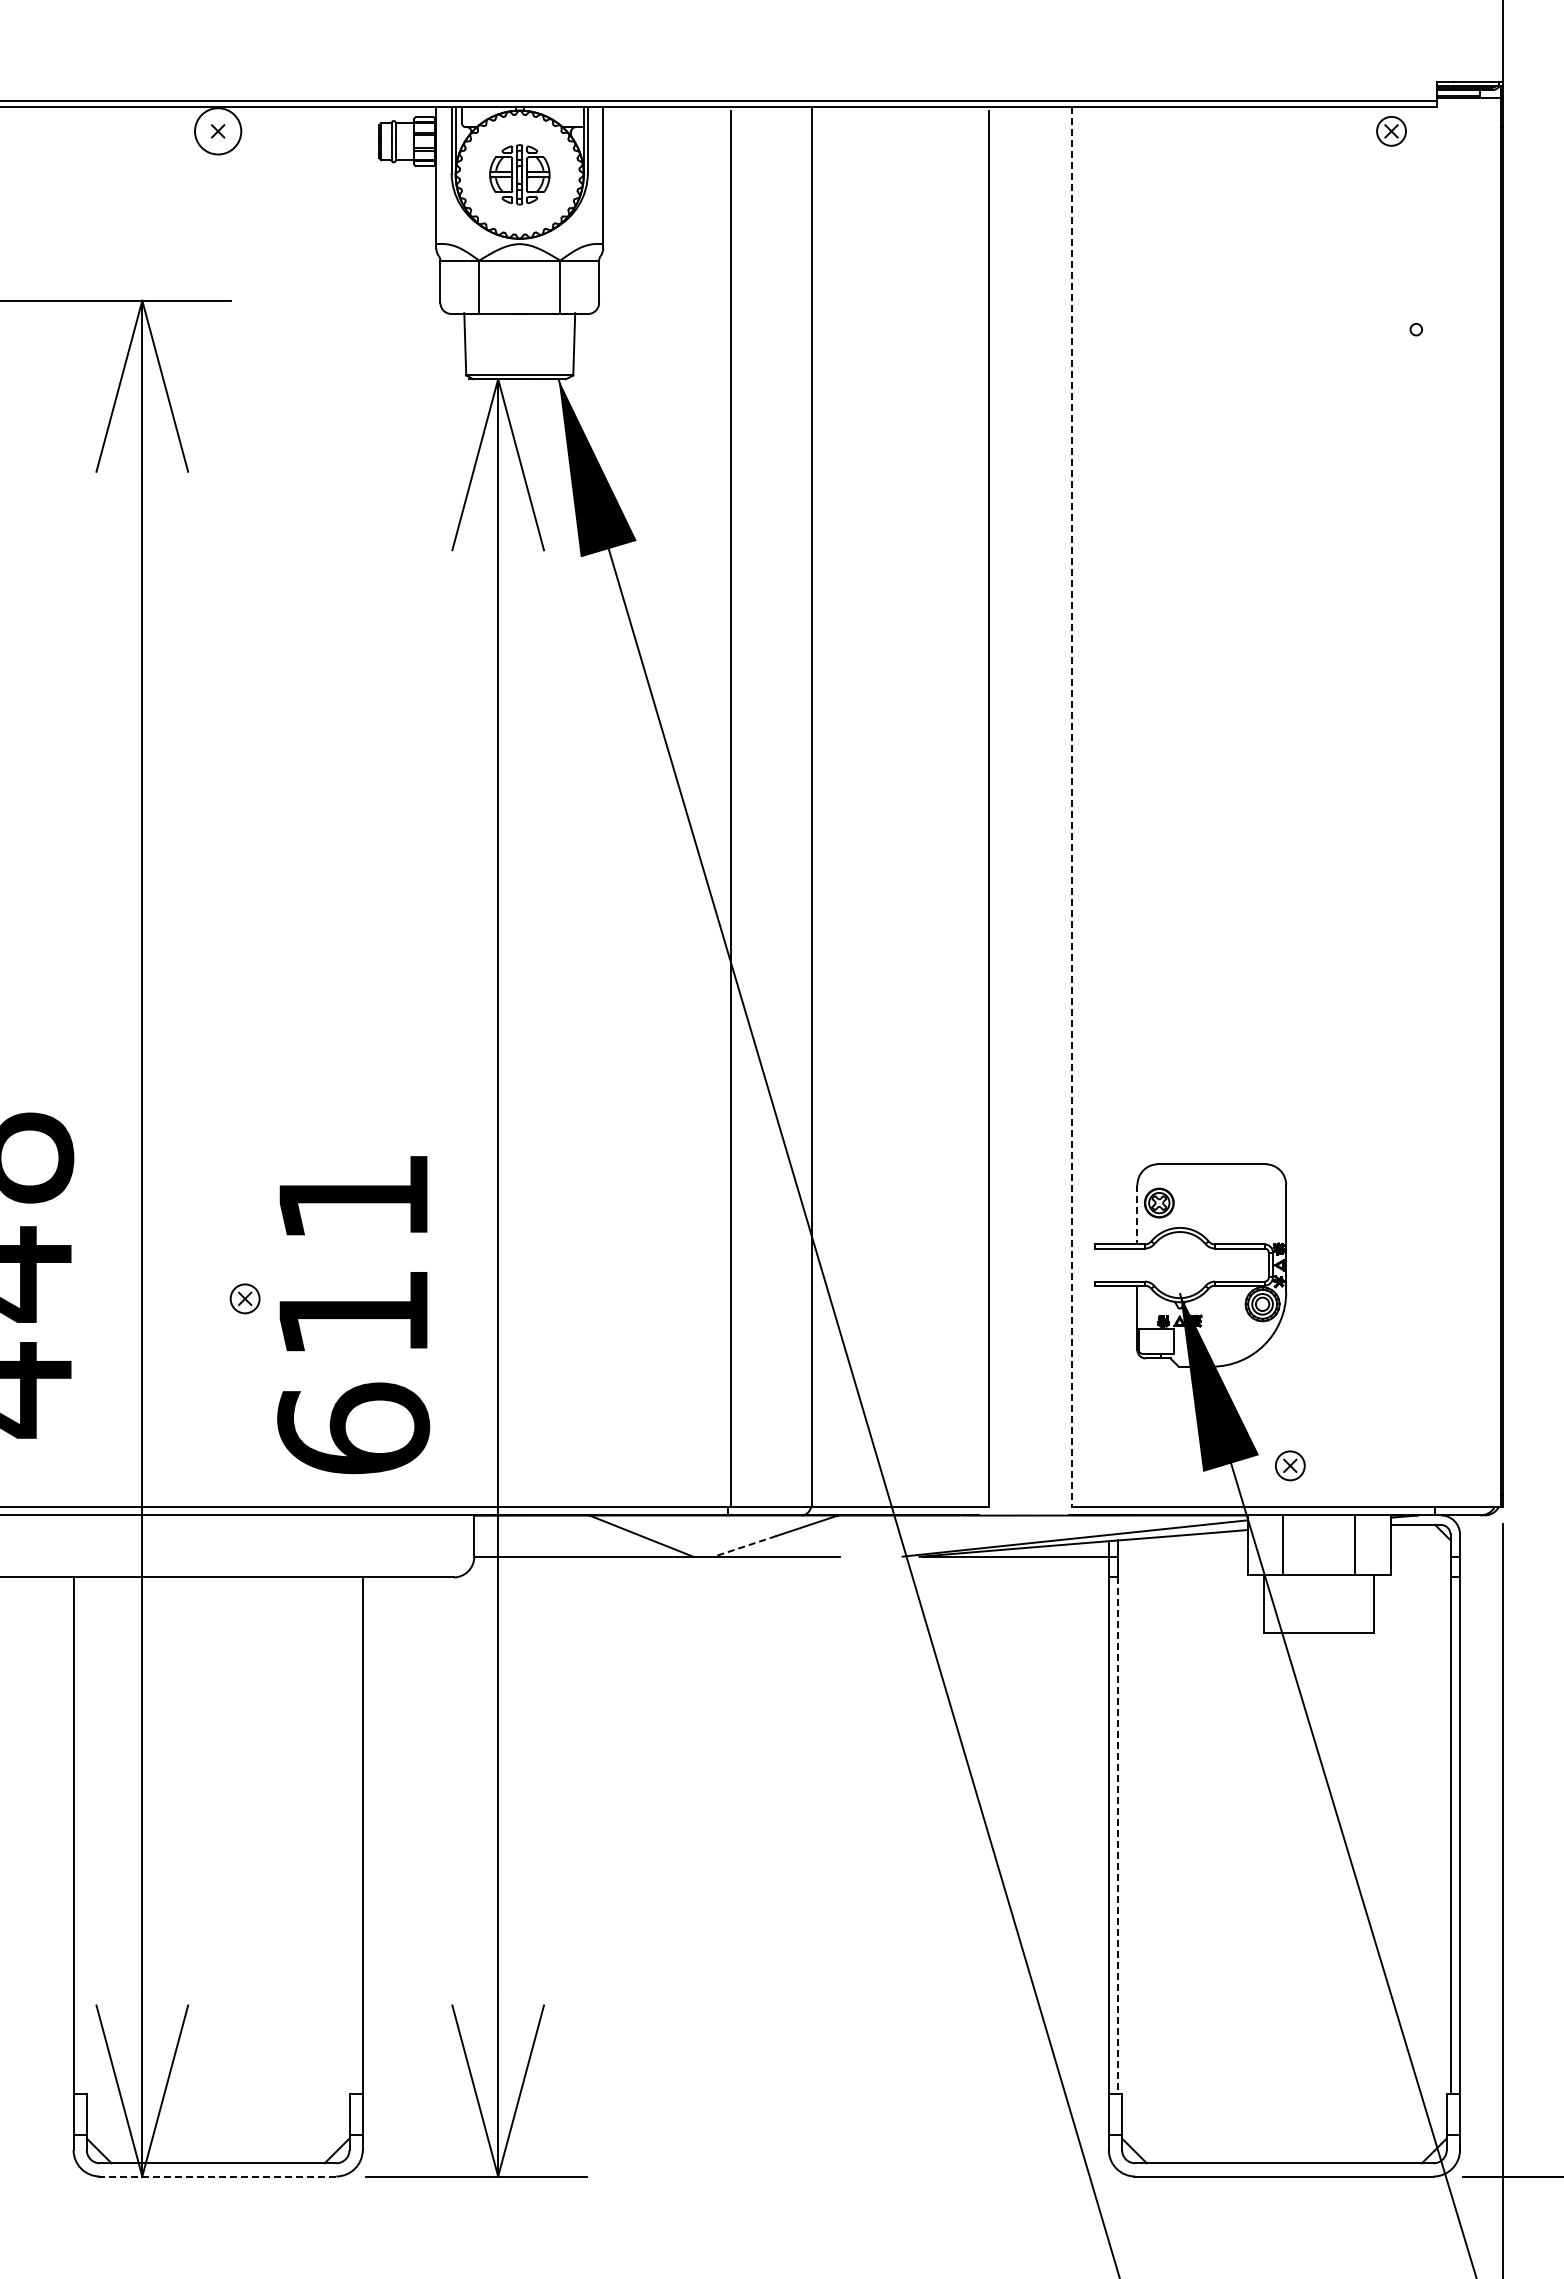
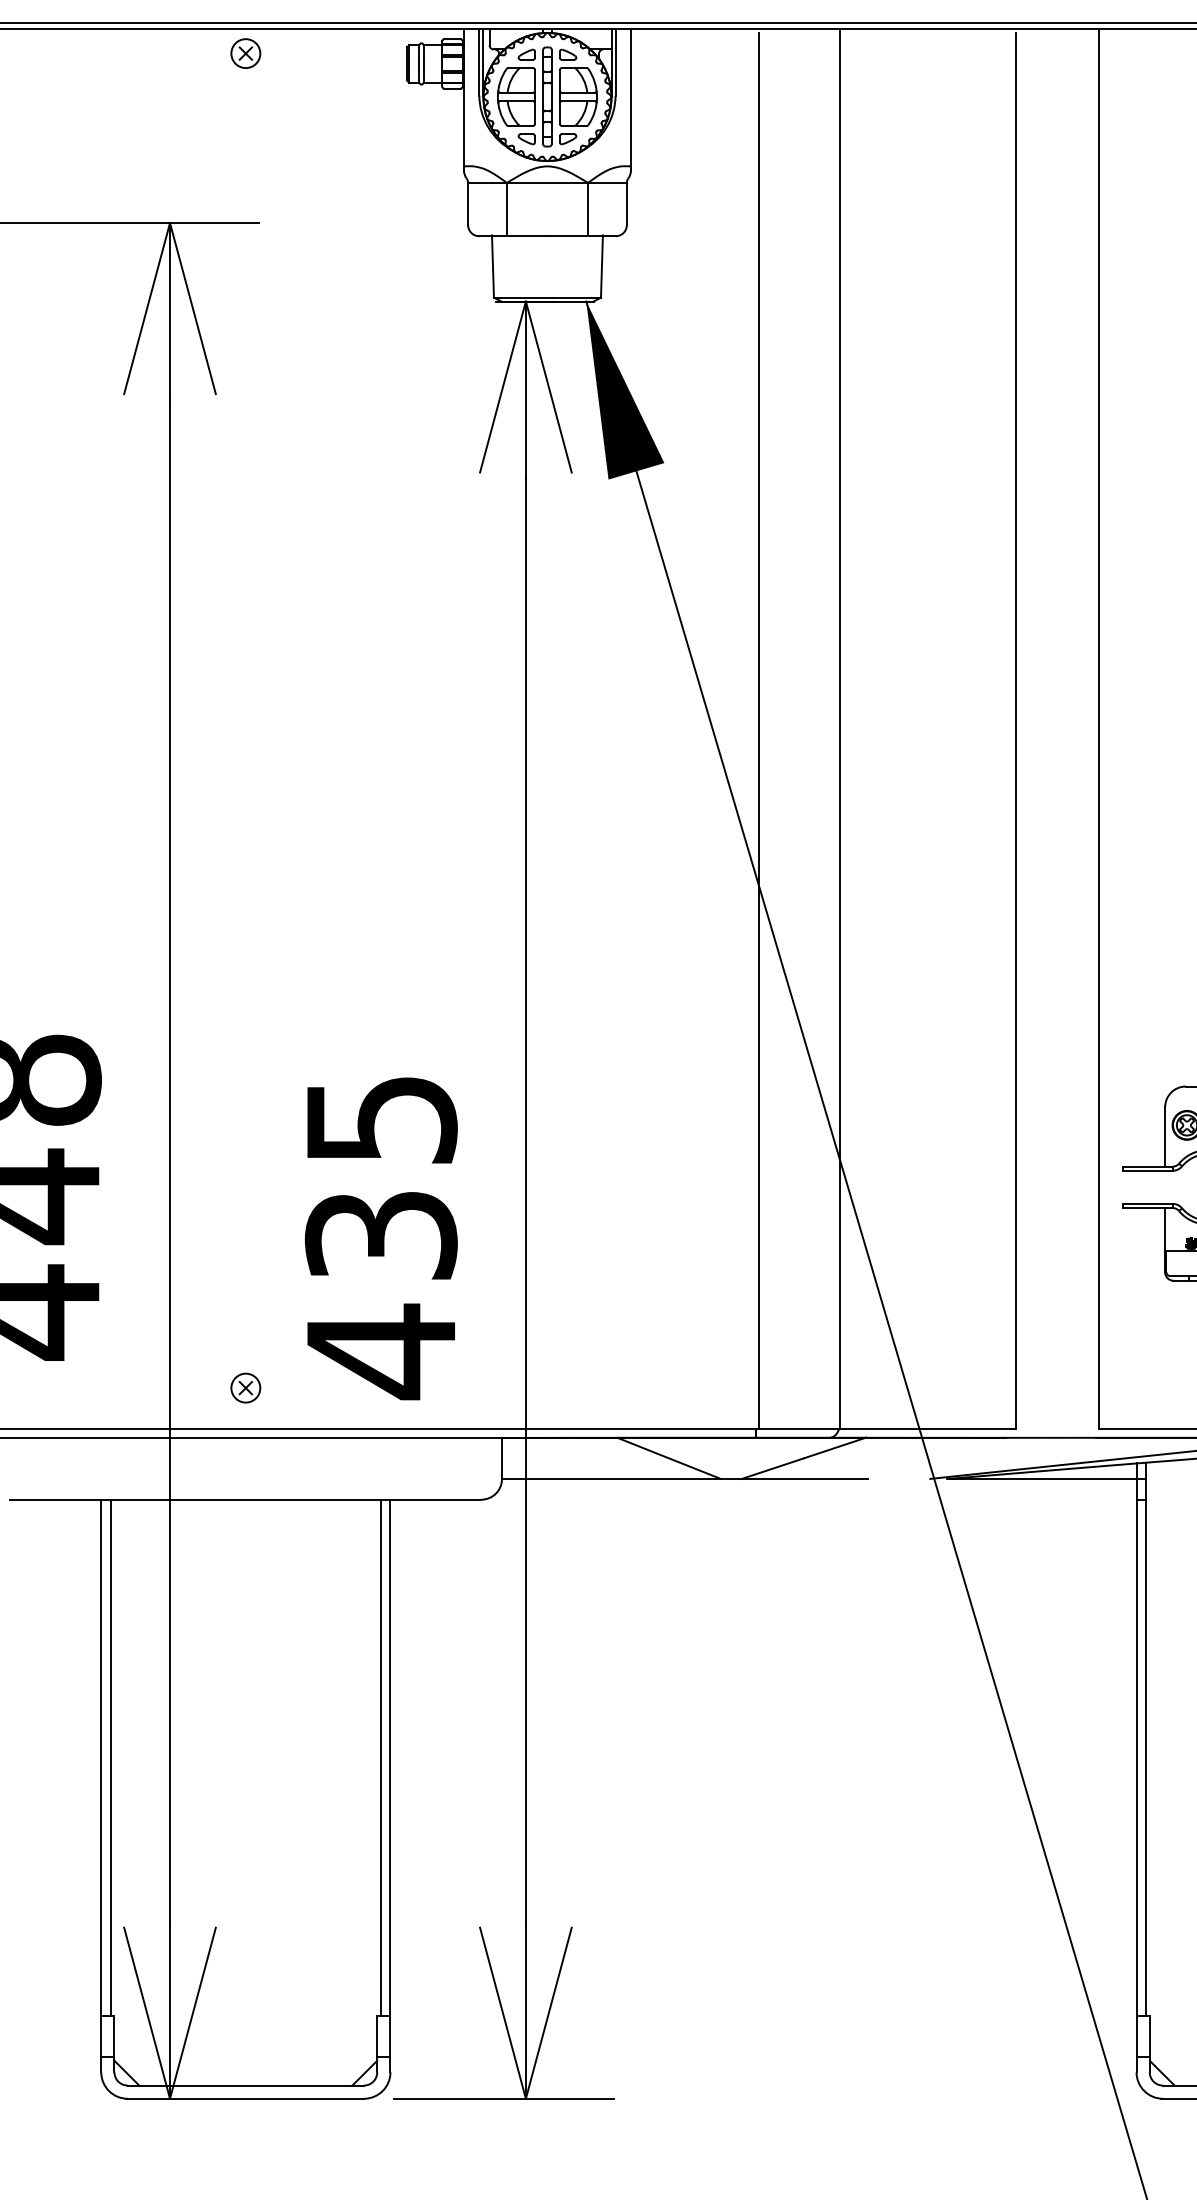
circle: (217, 130) -> (245, 52), size x0.62
part: (519, 174) -> (547, 96), size x1.67
line: (1071, 807) -> (1099, 729), dashed -> solid
line: (1137, 1214) -> (1165, 1136), dashed -> solid
part: (244, 1298) -> (245, 1387), moved
text: (353, 1316) -> (381, 1238), 611 -> 435
line: (745, 1546) -> (773, 1468), dashed -> solid
line: (83, 1835) -> (111, 1757), added
line: (353, 1835) -> (381, 1757), added
line: (1118, 1836) -> (1146, 1758), dashed -> solid
line: (217, 2176) -> (245, 2098), dashed -> solid

